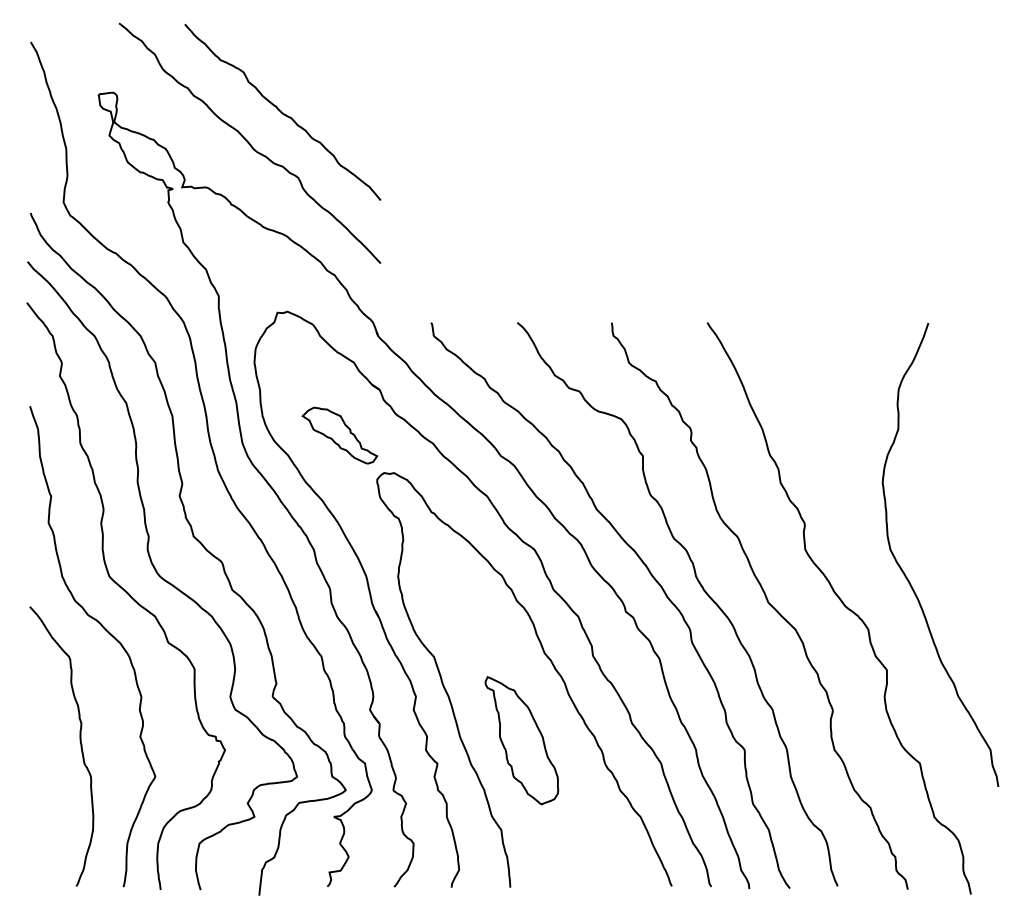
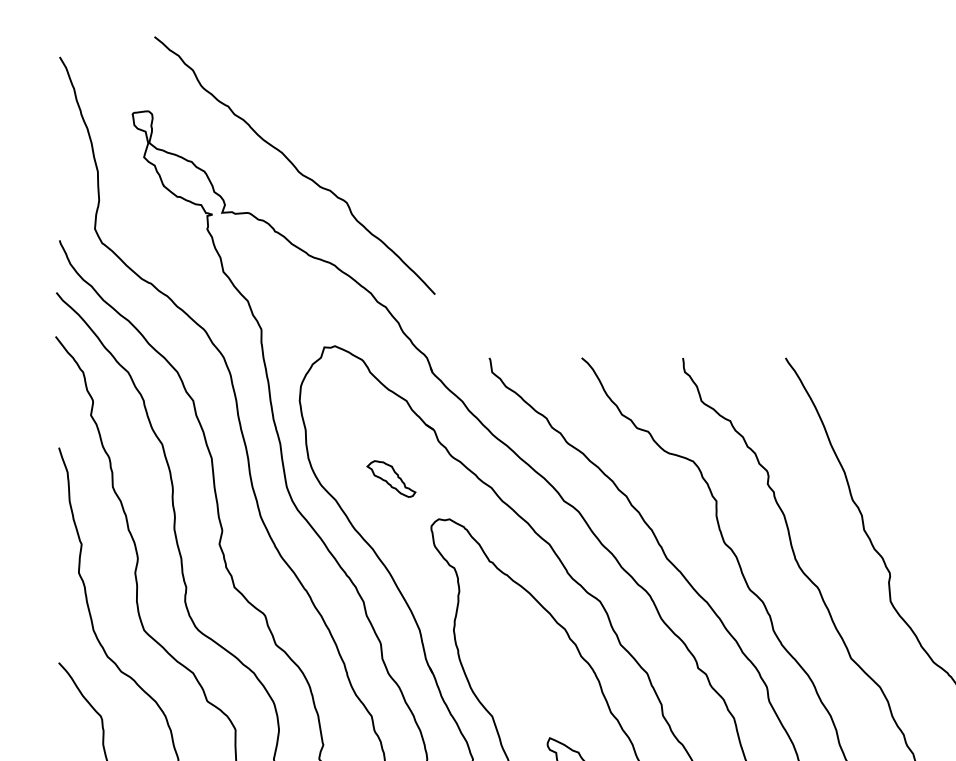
curve: (281, 111) -> (328, 131), removed
part: (339, 435) -> (390, 479), size x0.6

